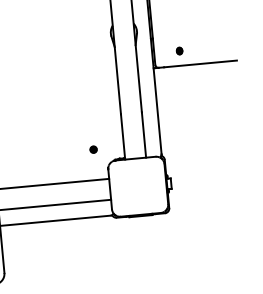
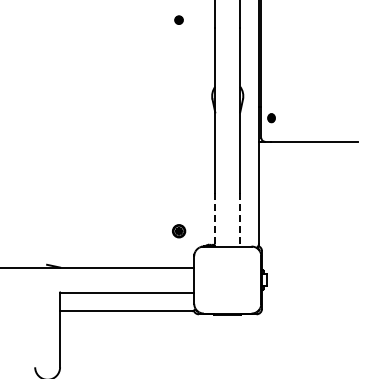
part: (179, 51) -> (271, 118), moved
line: (144, 135) -> (240, 220), solid -> dashed
line: (123, 137) -> (215, 220), solid -> dashed
part: (93, 149) -> (178, 231), size x1.6

